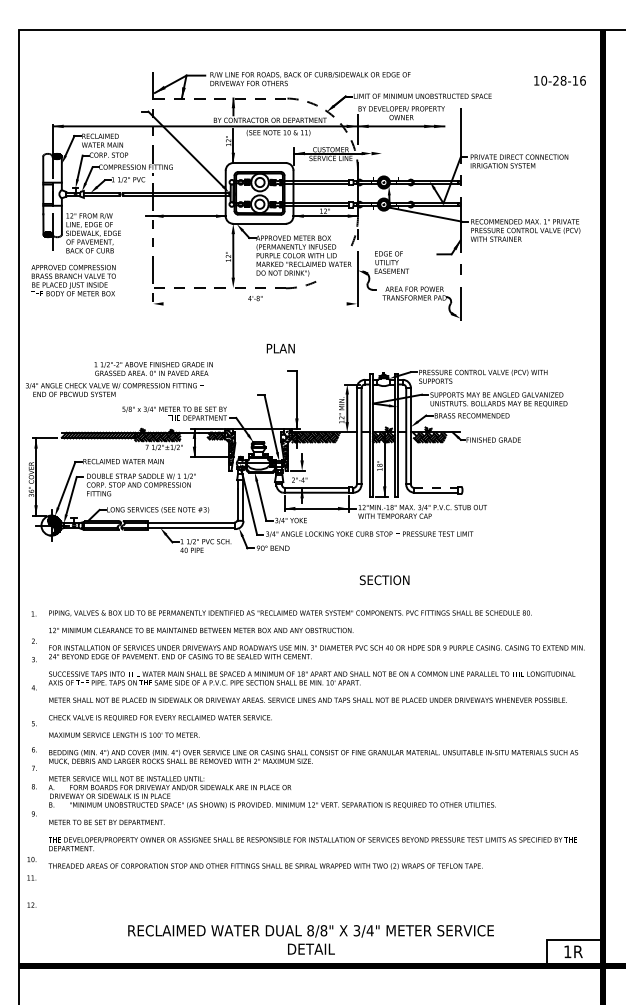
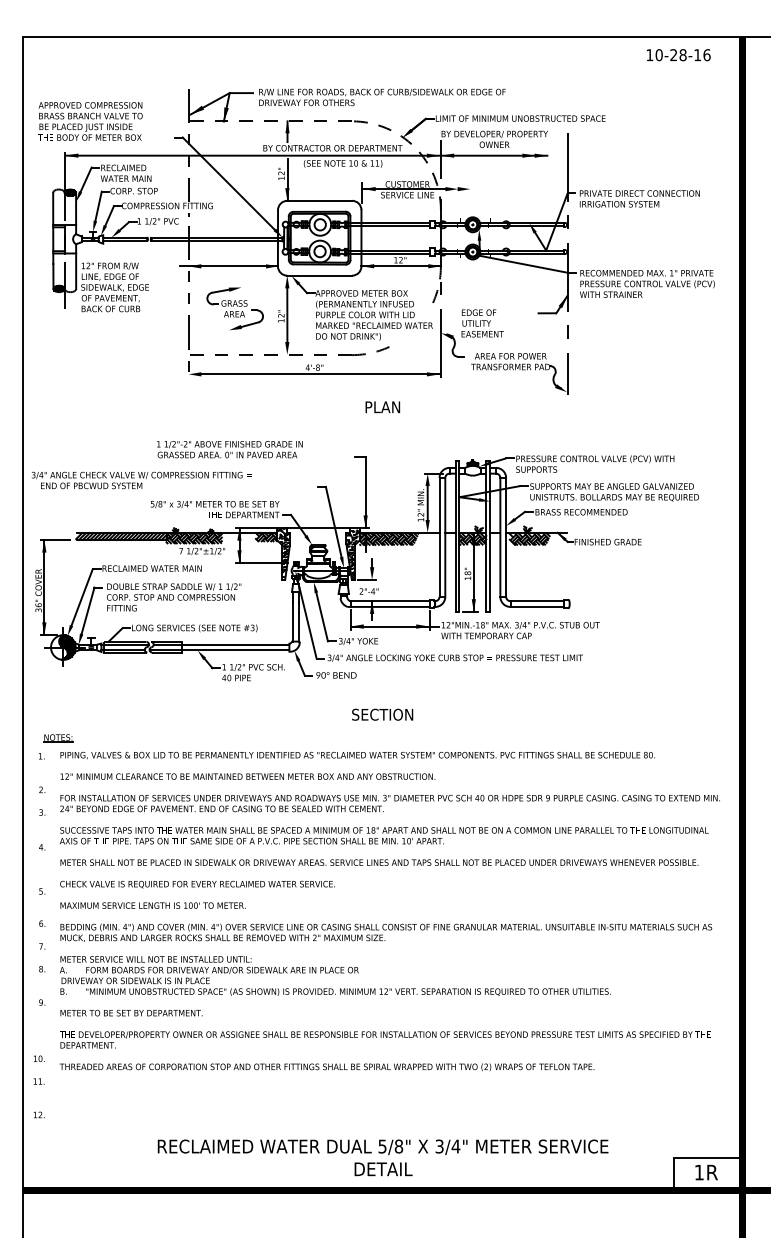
text: (559, 80) -> (678, 54), moved
part: (190, 250) -> (234, 308), added
text: (73, 280) -> (90, 121), moved
line: (259, 303) -> (319, 373), added
text: (280, 348) -> (382, 407), moved
text: (153, 368) -> (229, 448), moved
line: (436, 488) -> (537, 601), dashed -> solid
text: (384, 580) -> (382, 715), moved
part: (47, 599) -> (58, 738), added
text: (310, 930) -> (382, 1146), 8/8" -> 5/8"

